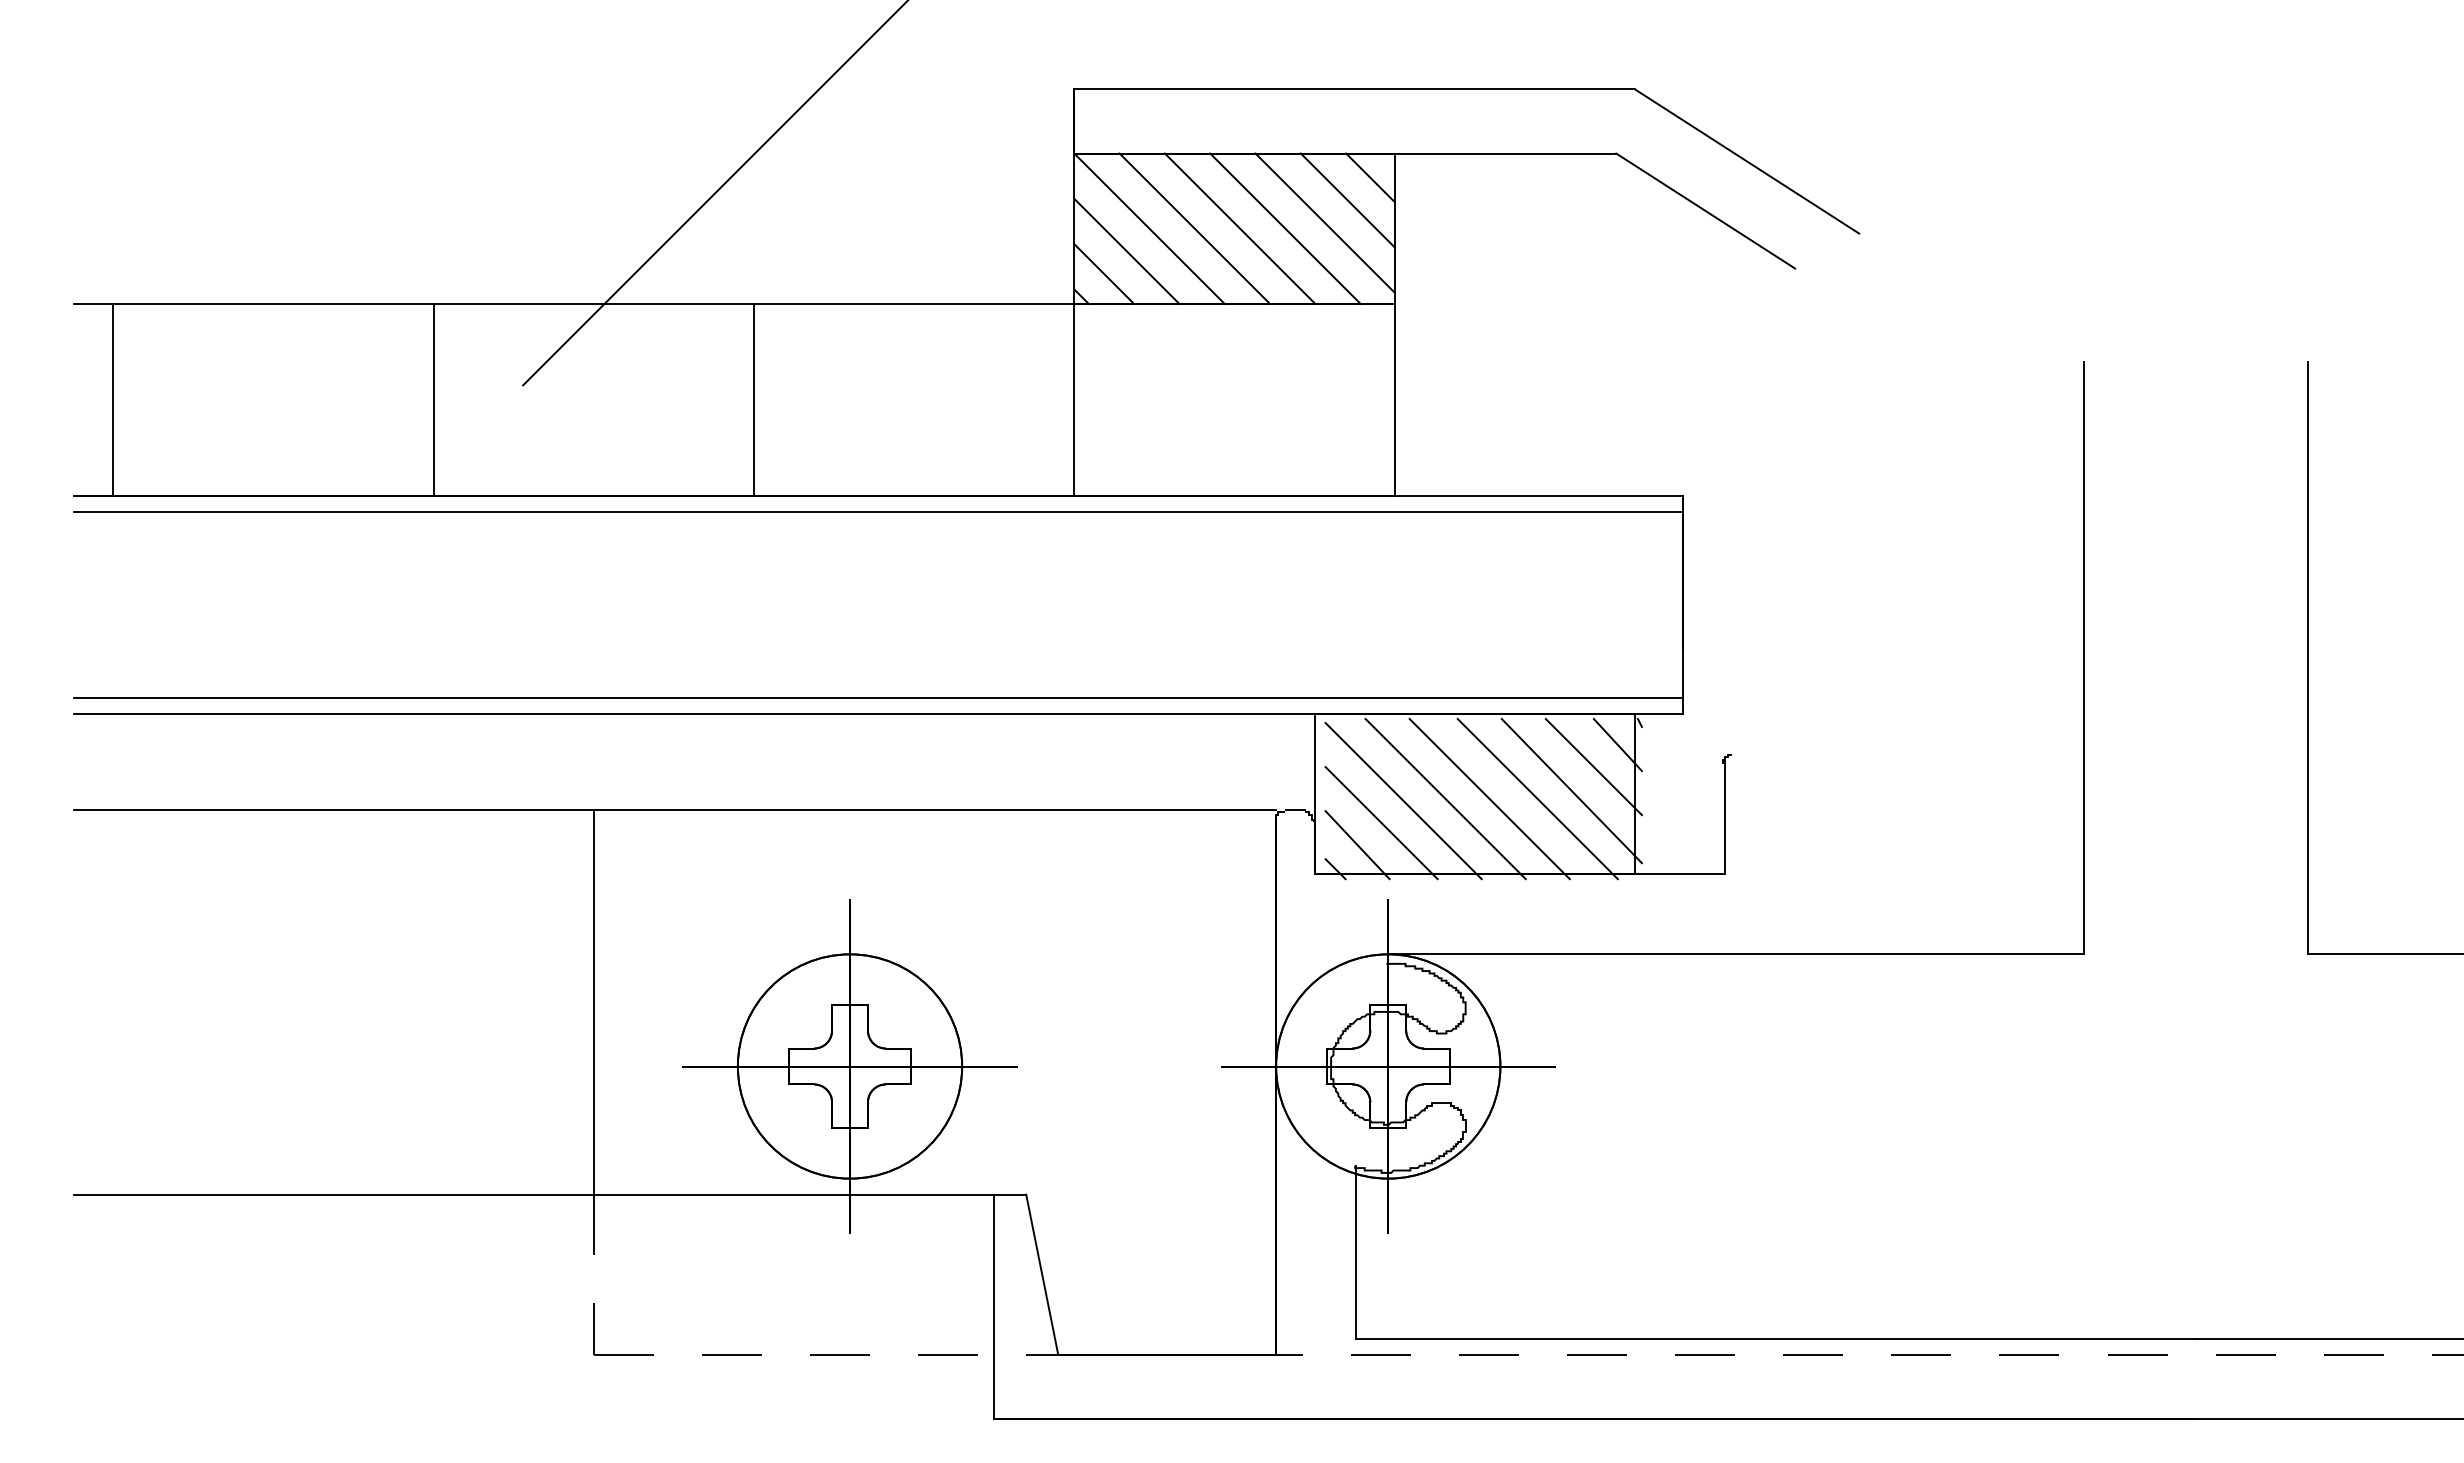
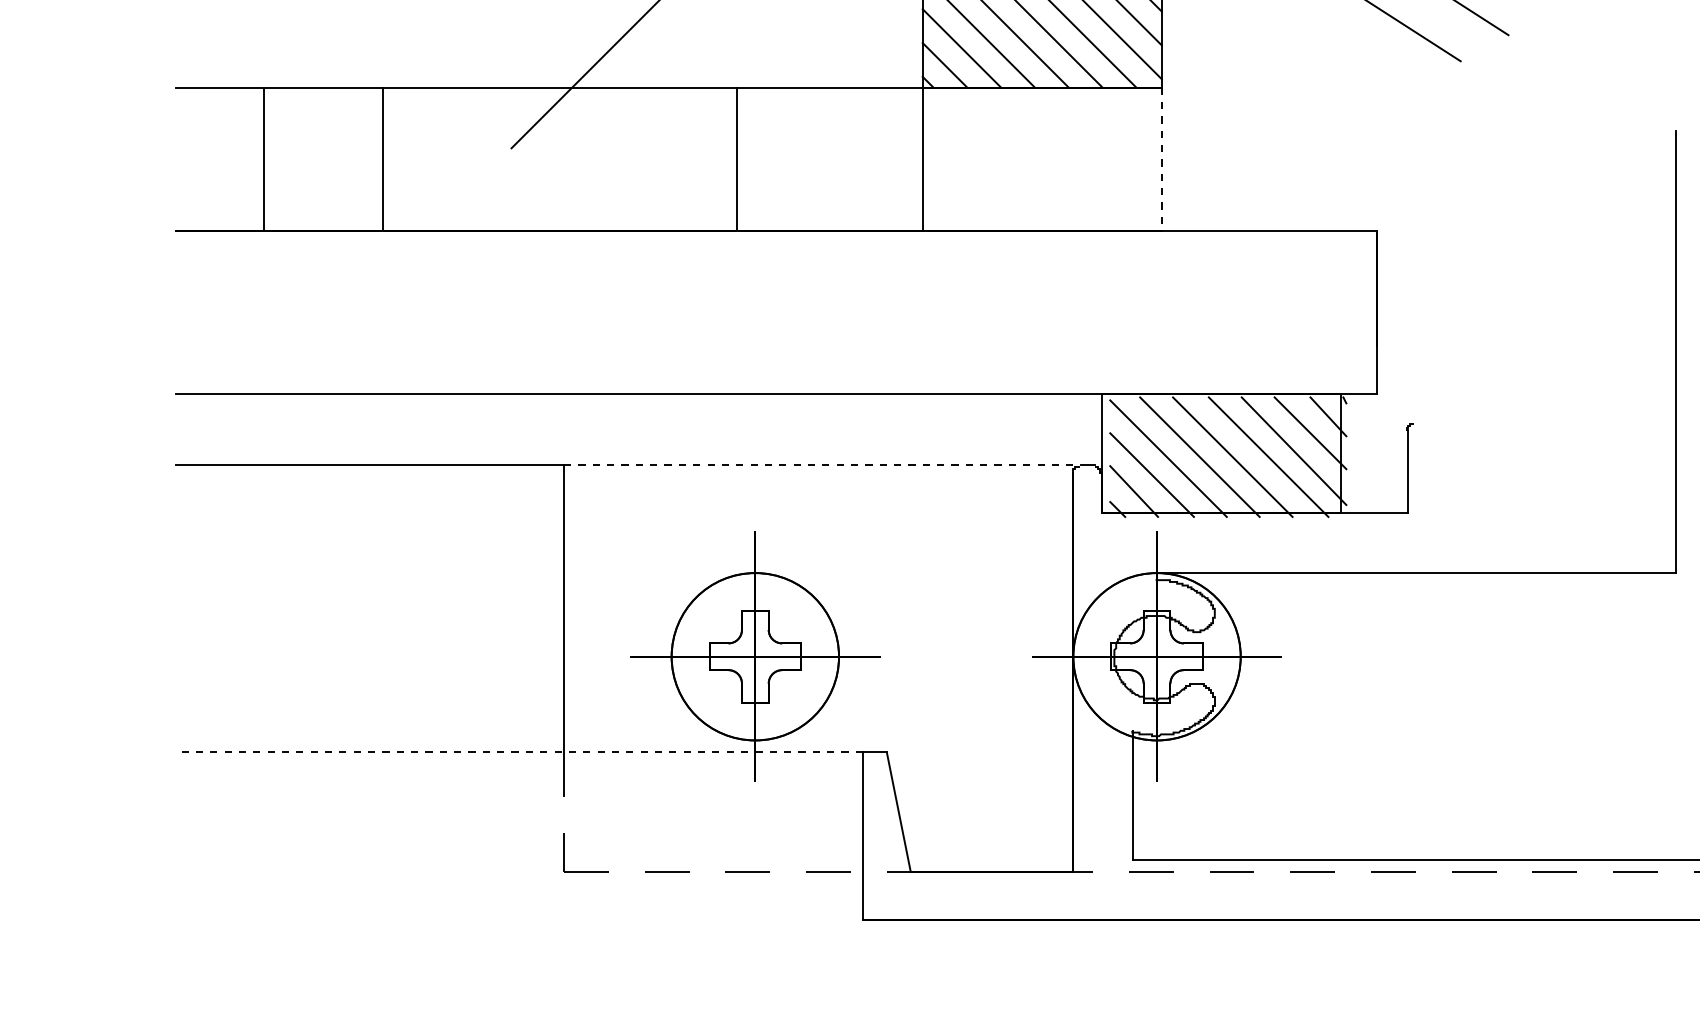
line: (113, 400) -> (263, 159), moved
line: (433, 400) -> (383, 159), moved
line: (753, 400) -> (737, 159), moved
line: (1394, 400) -> (1161, 159), solid -> dashed
line: (877, 512) -> (775, 243), removed
line: (877, 698) -> (775, 382), removed
line: (935, 810) -> (819, 465), solid -> dashed
line: (533, 1194) -> (519, 752), solid -> dashed

